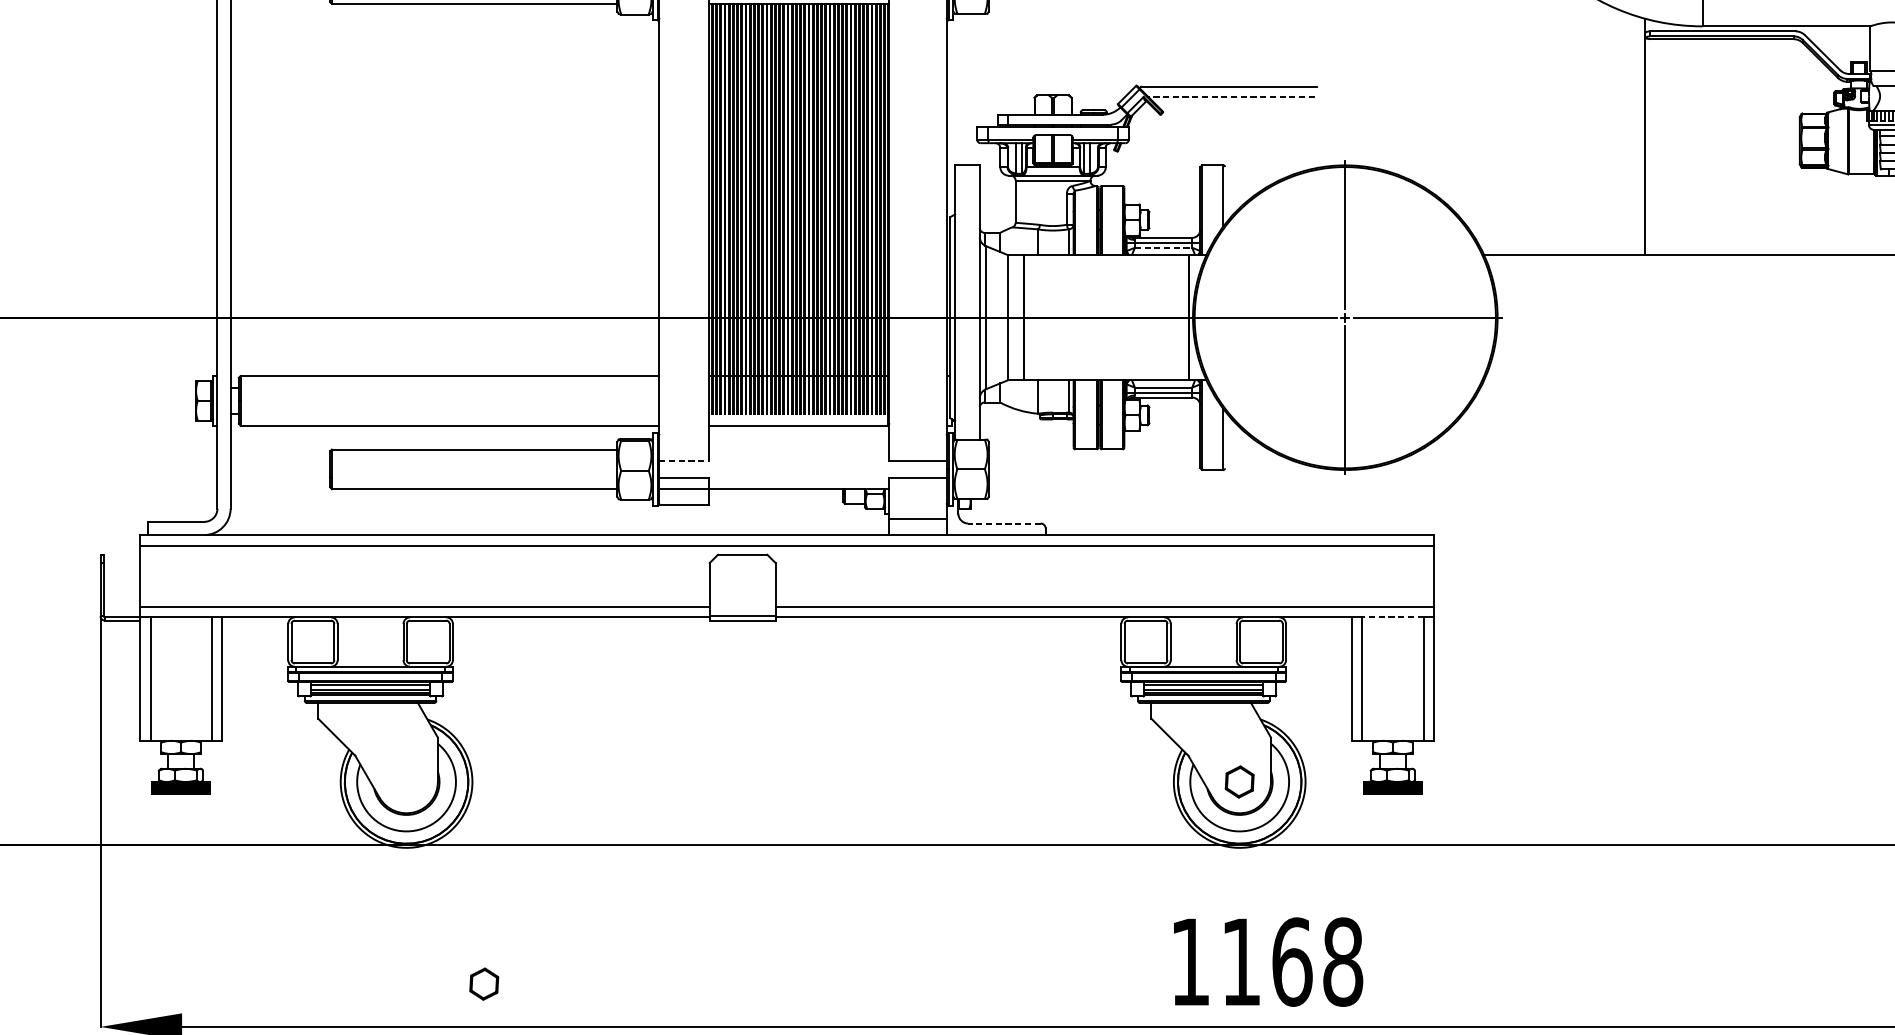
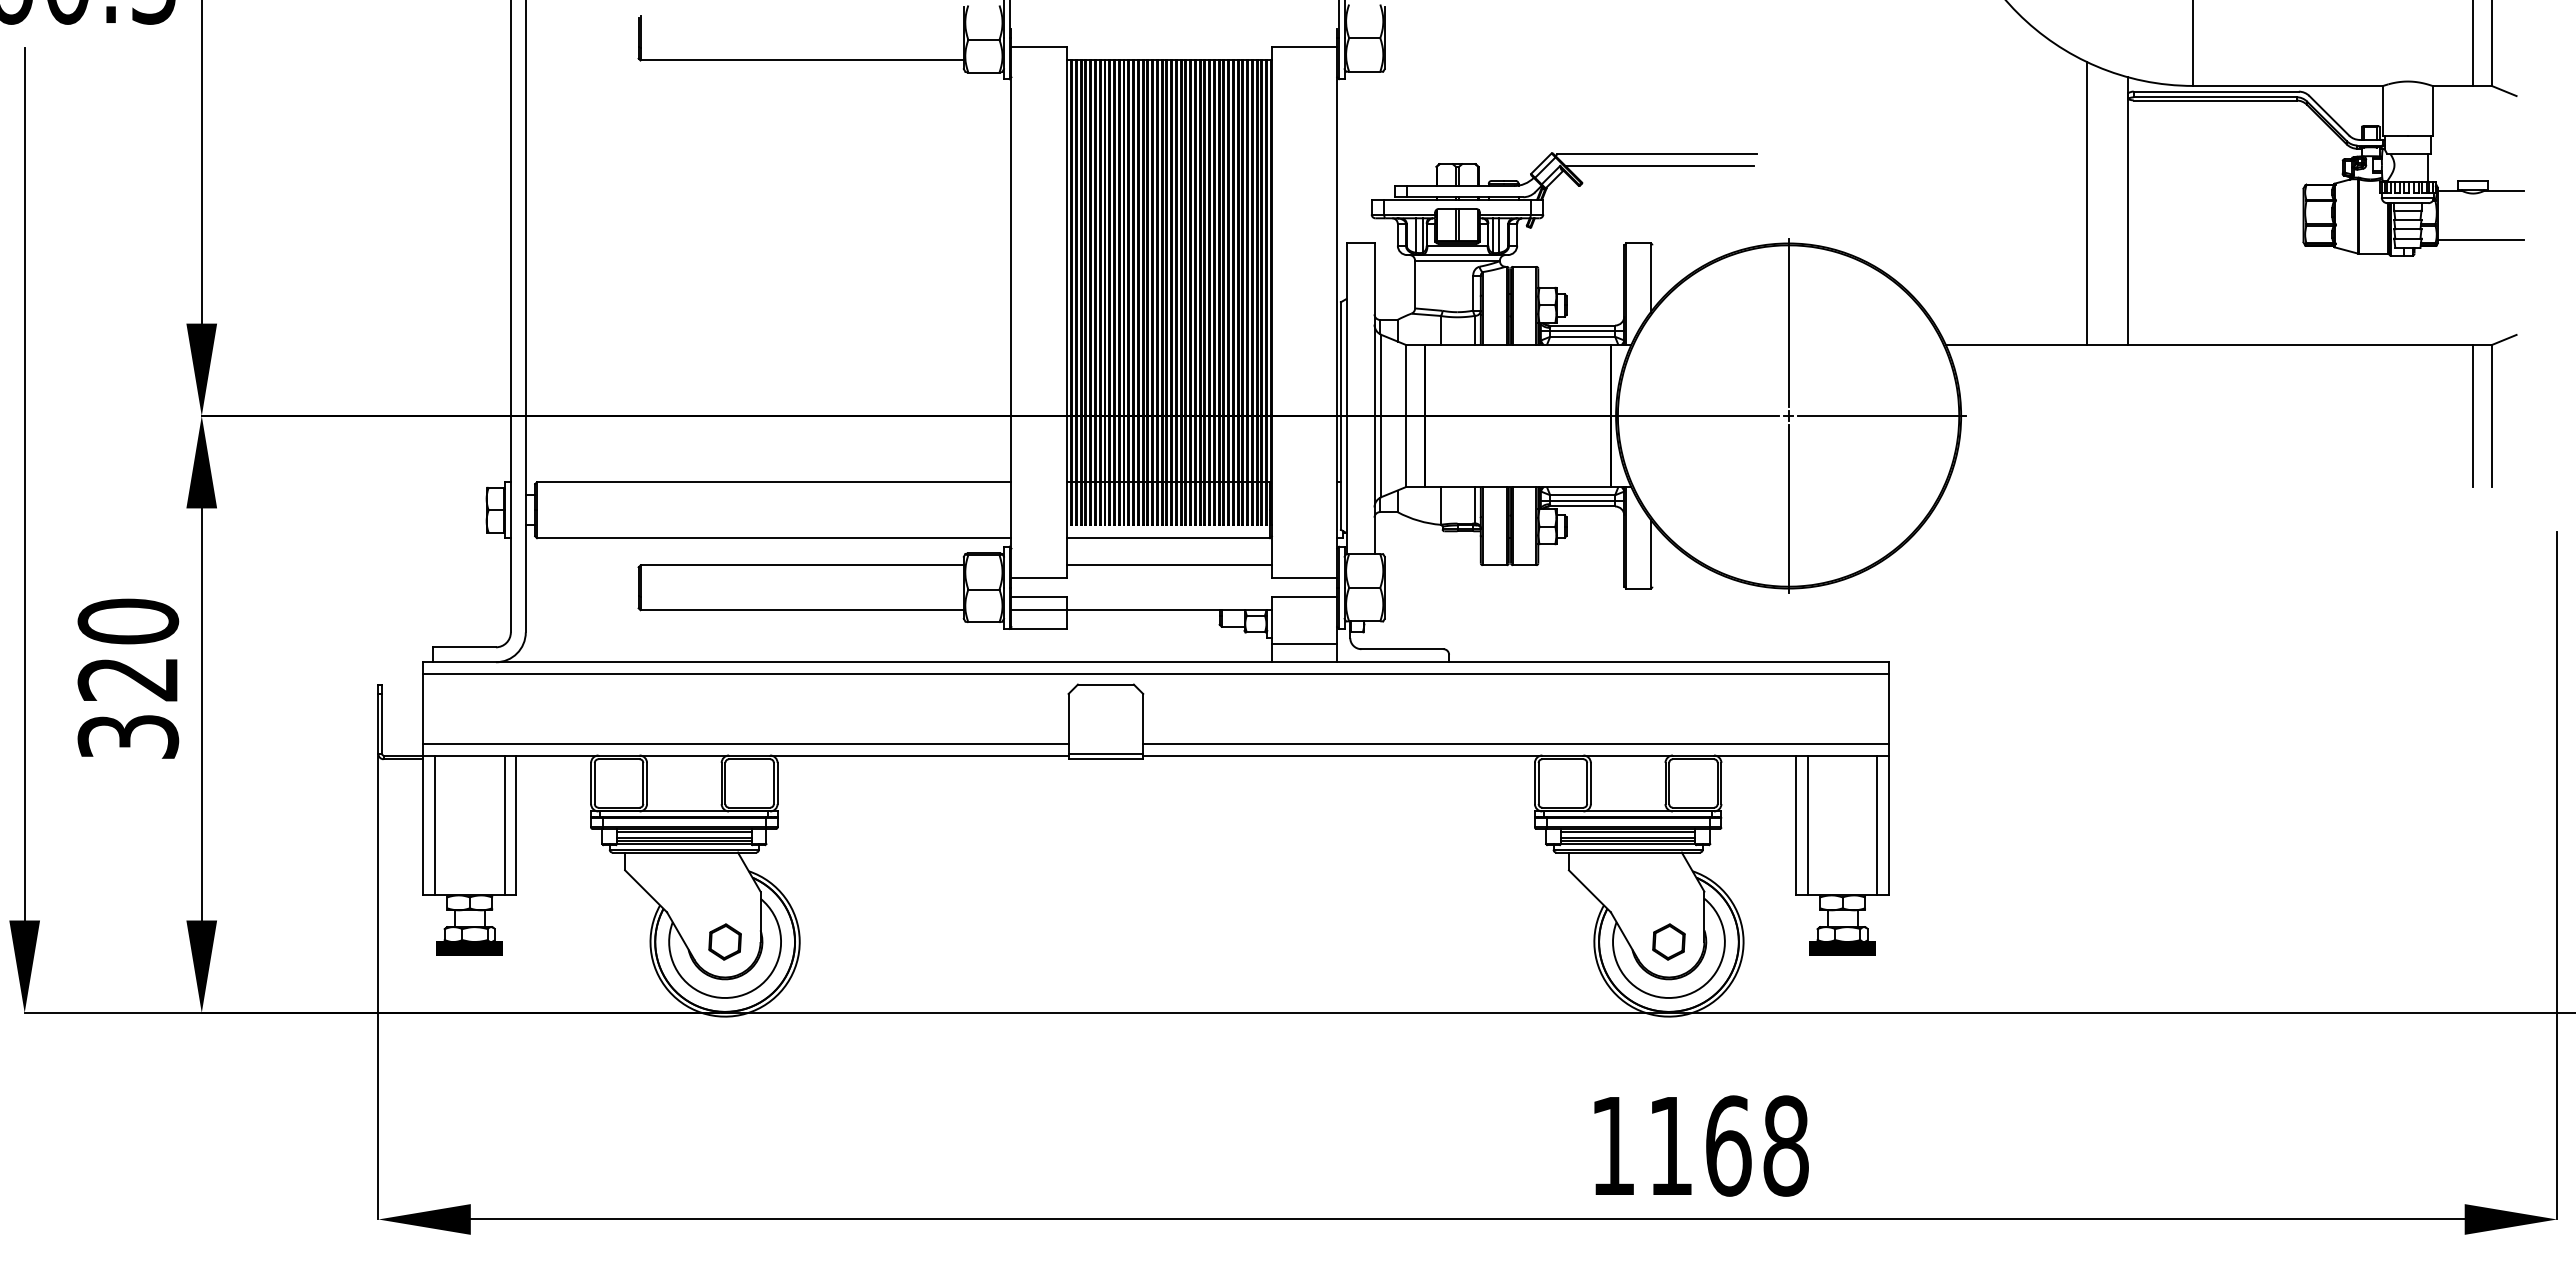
line: (1231, 96) -> (1659, 165), dashed -> solid
line: (1608, 130) -> (2086, 203), added
line: (1164, 247) -> (1583, 336), dashed -> solid
line: (798, 449) -> (1169, 565), added
line: (684, 461) -> (1039, 578), dashed -> solid
line: (1003, 523) -> (1401, 649), dashed -> solid
line: (1392, 617) -> (1842, 755), dashed -> solid
part: (483, 983) -> (724, 941), moved

